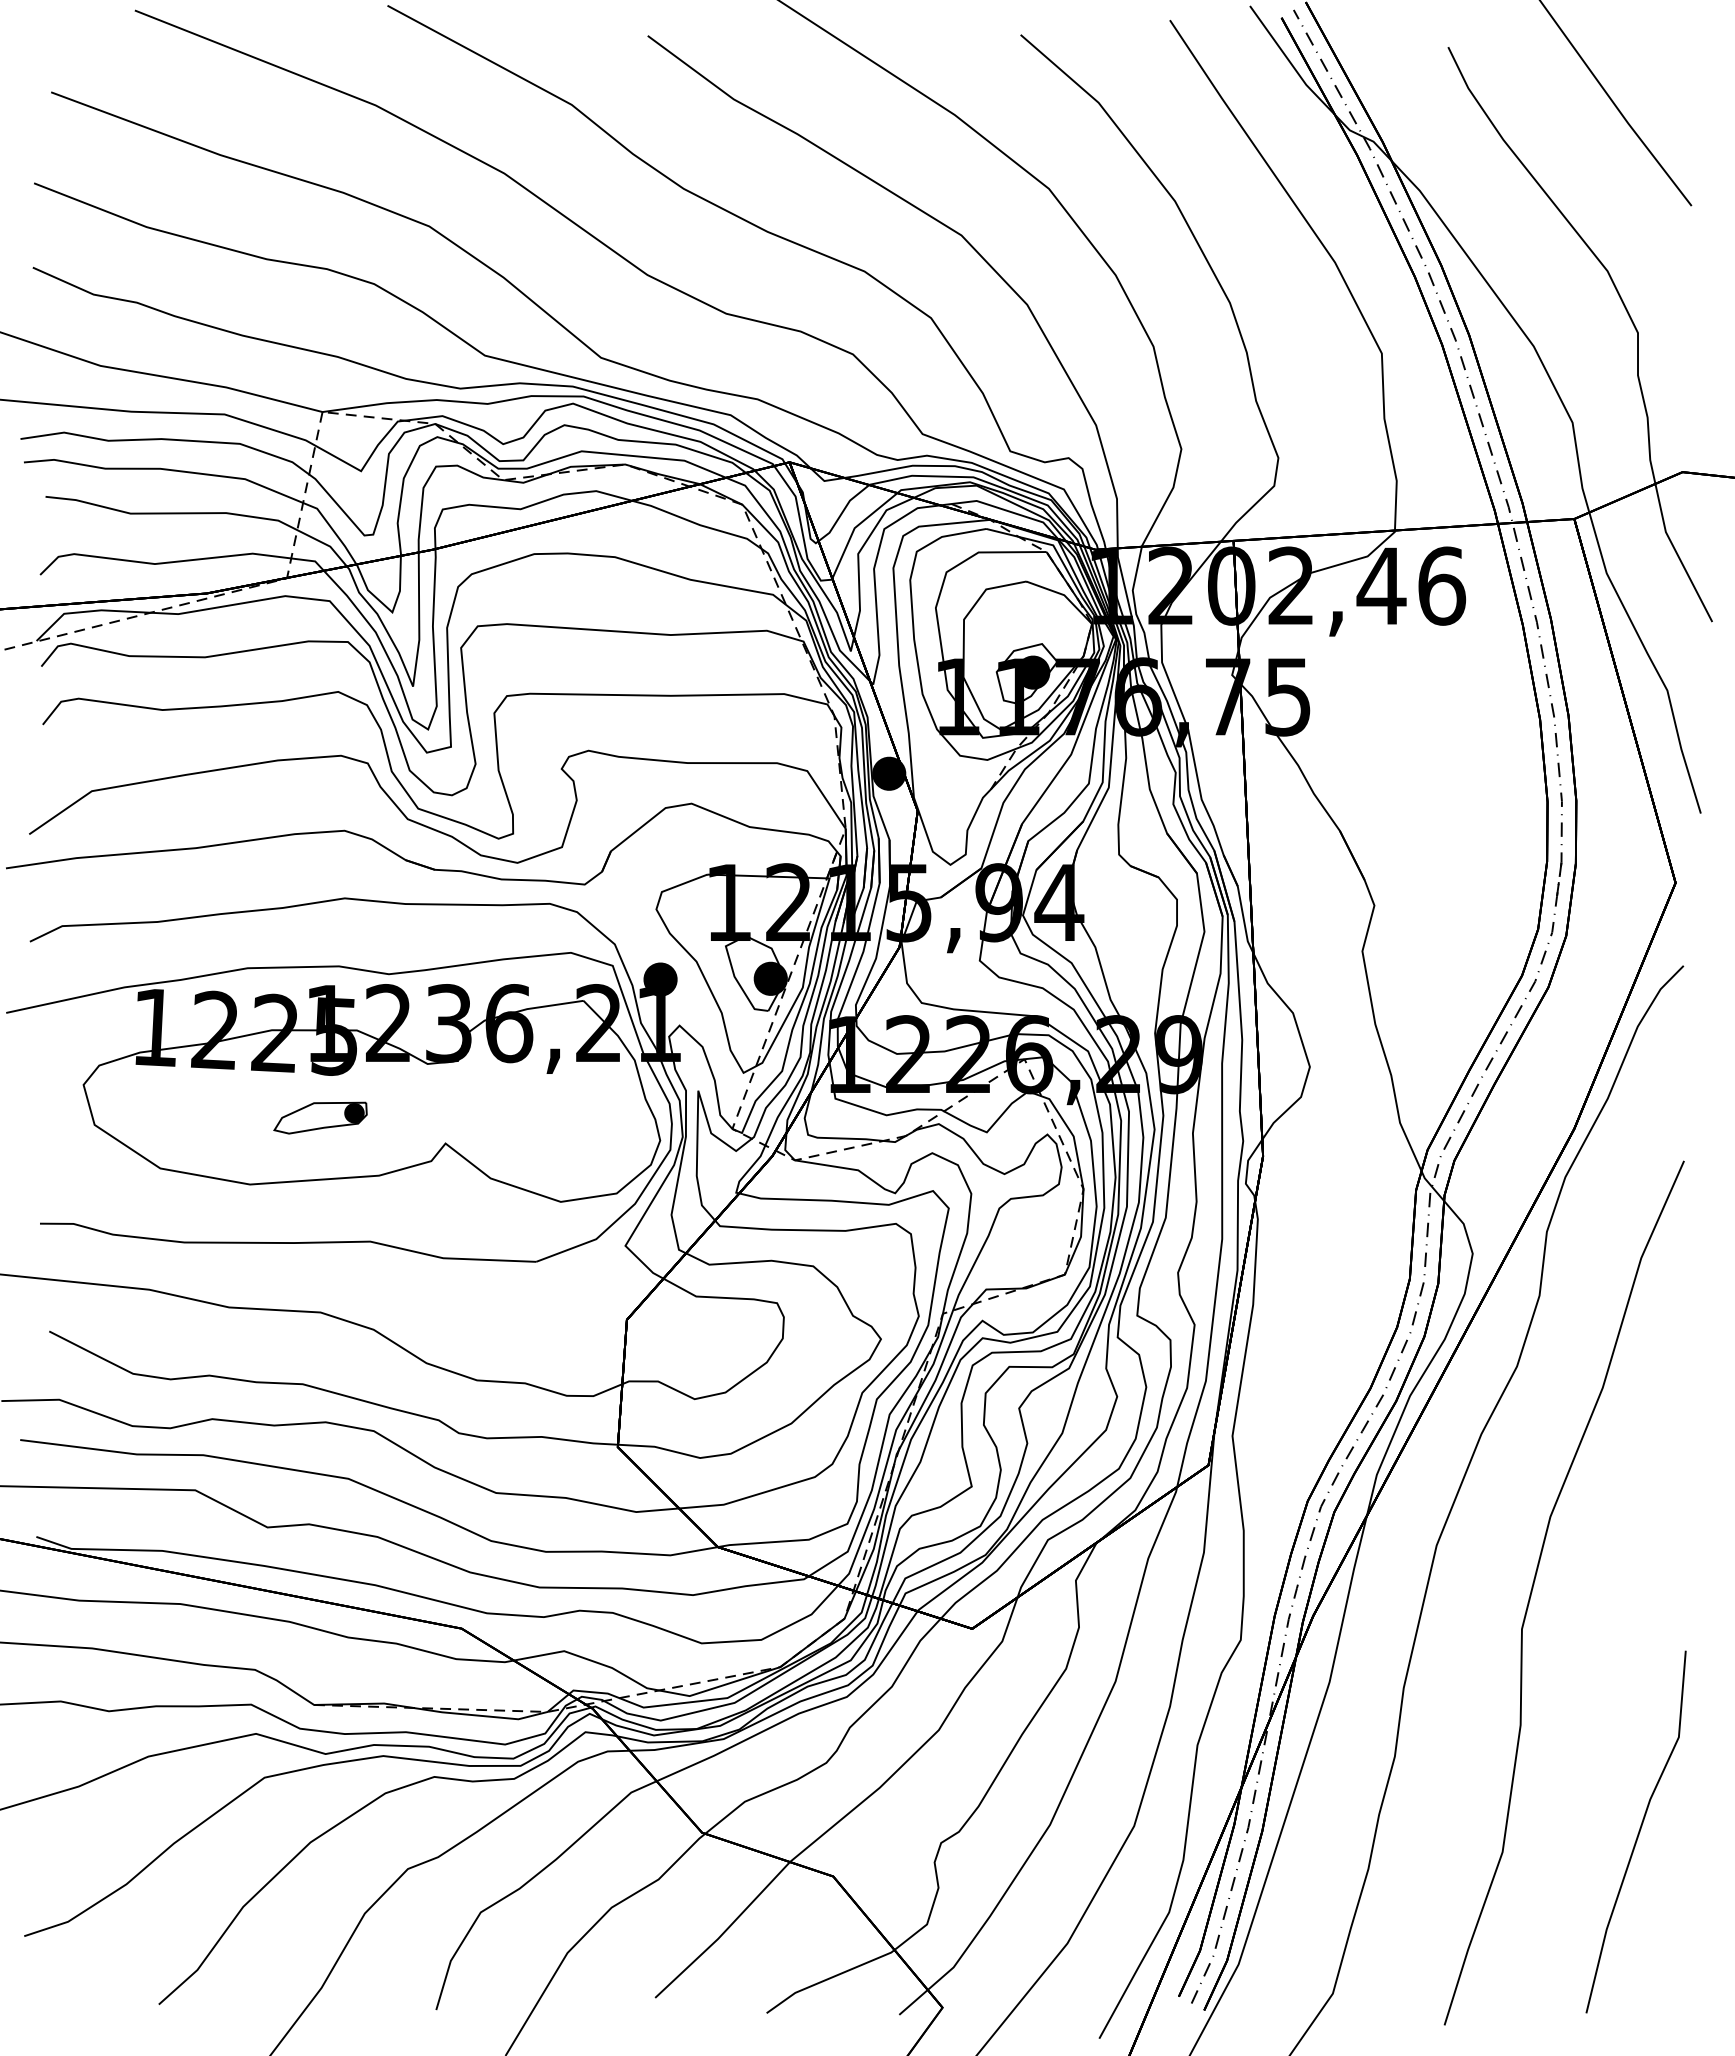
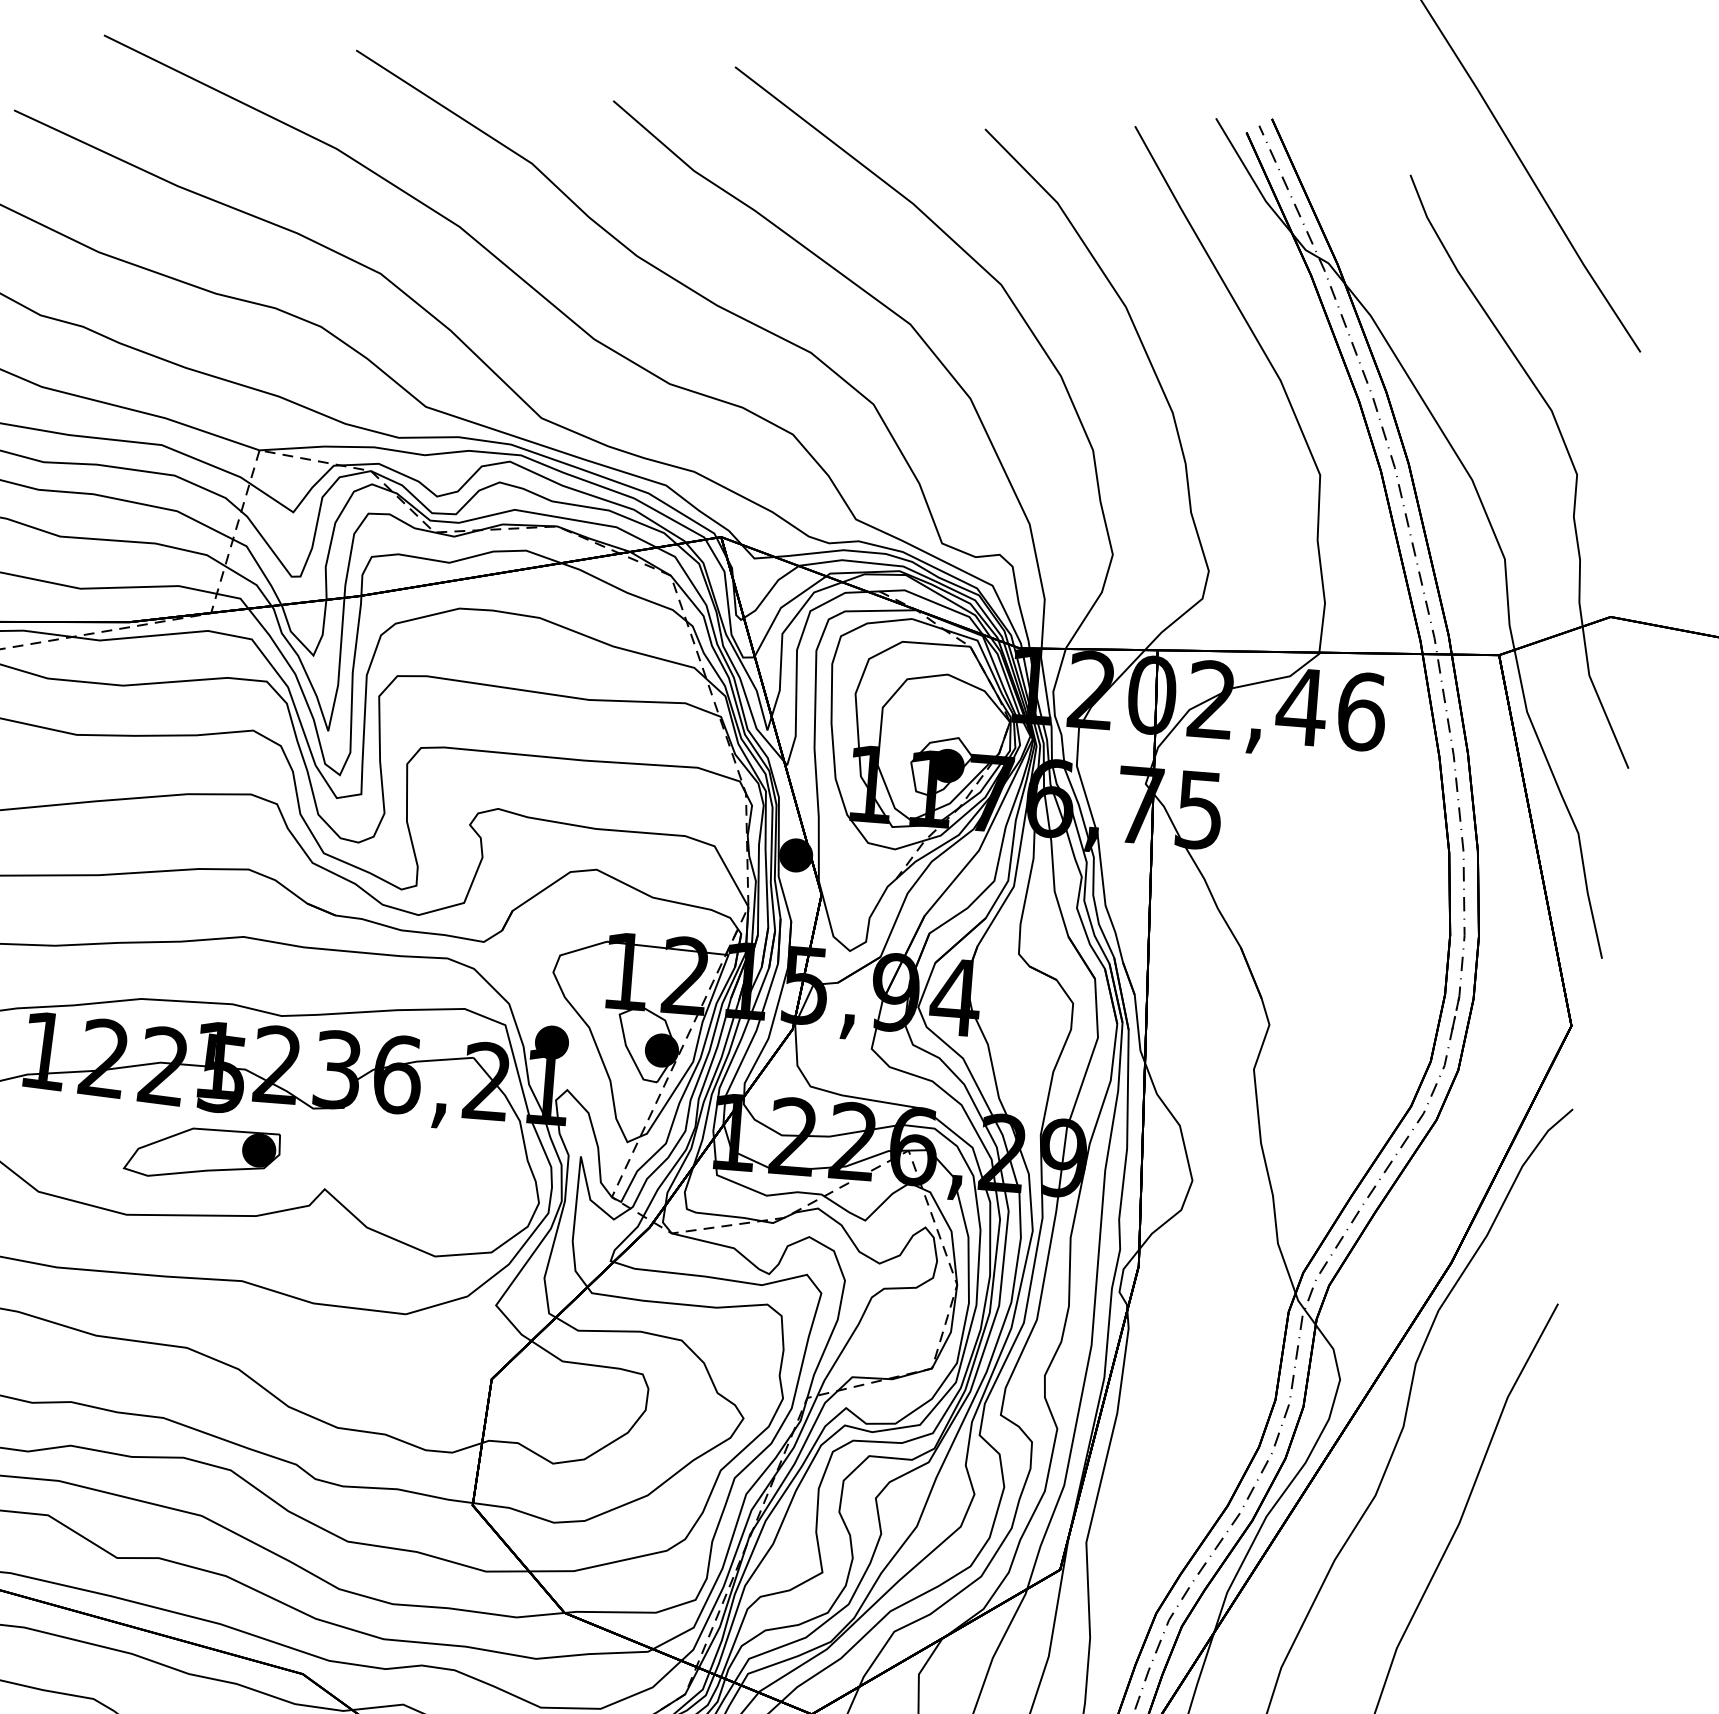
part: (320, 1117) -> (202, 1153), size x1.67

